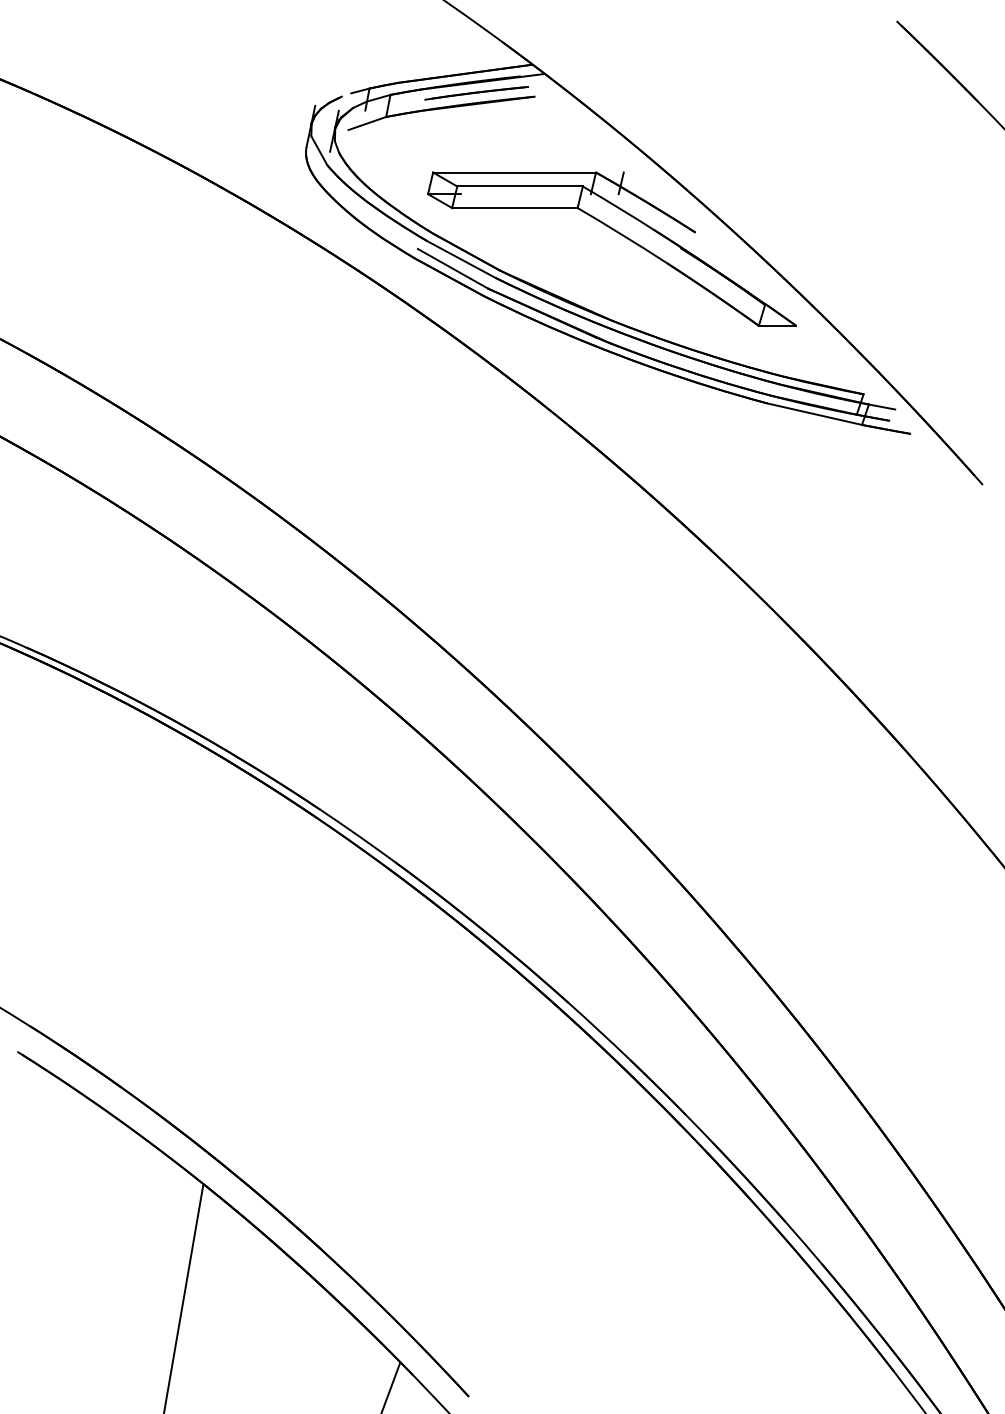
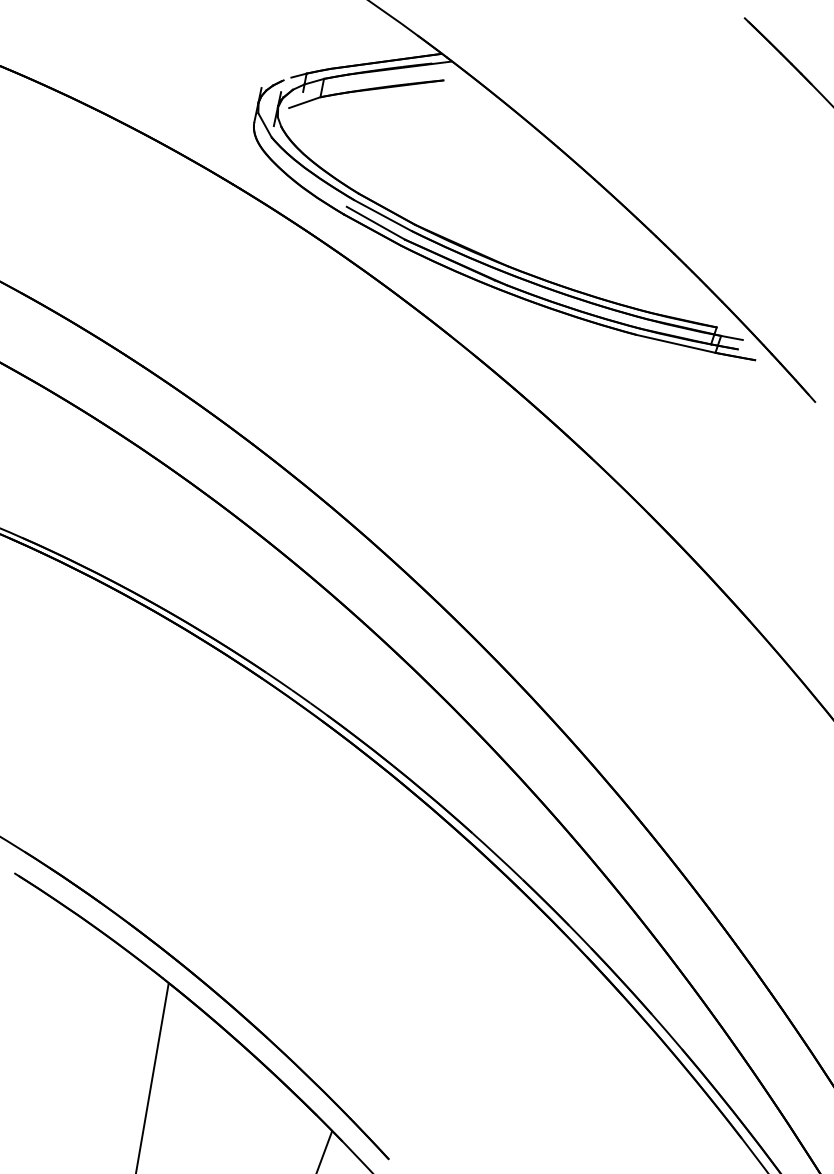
line: (476, 93) -> (395, 77), removed
part: (619, 234) -> (514, 194), removed

